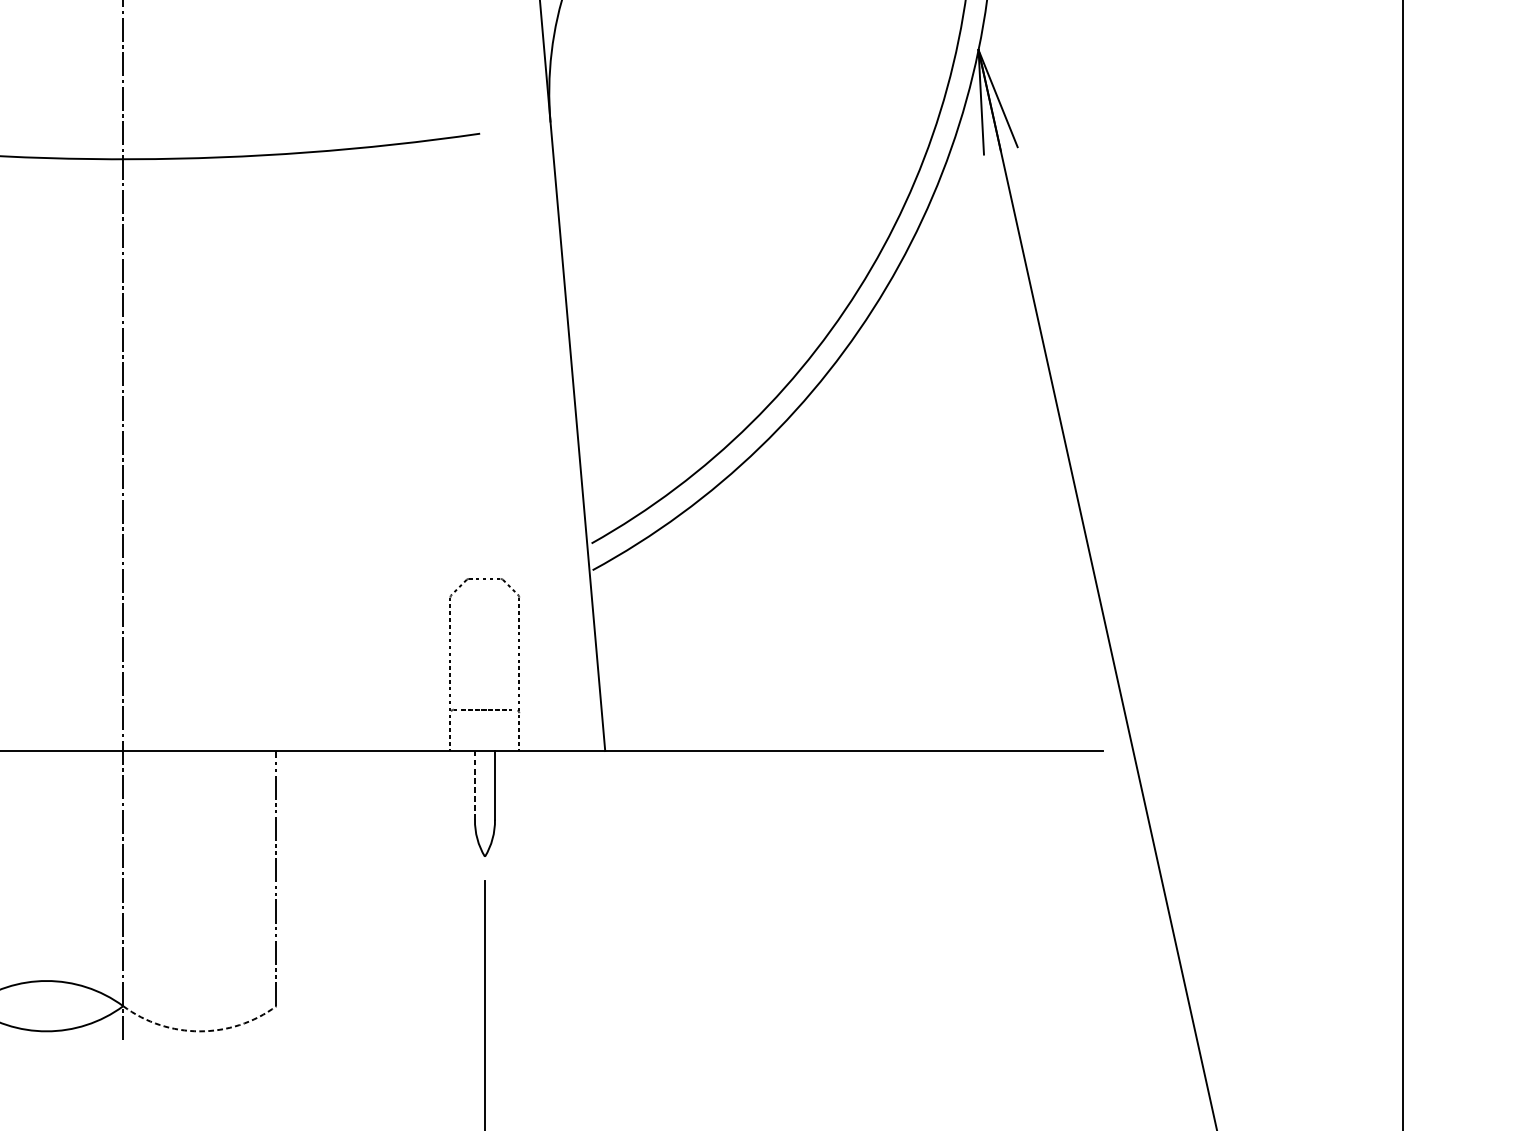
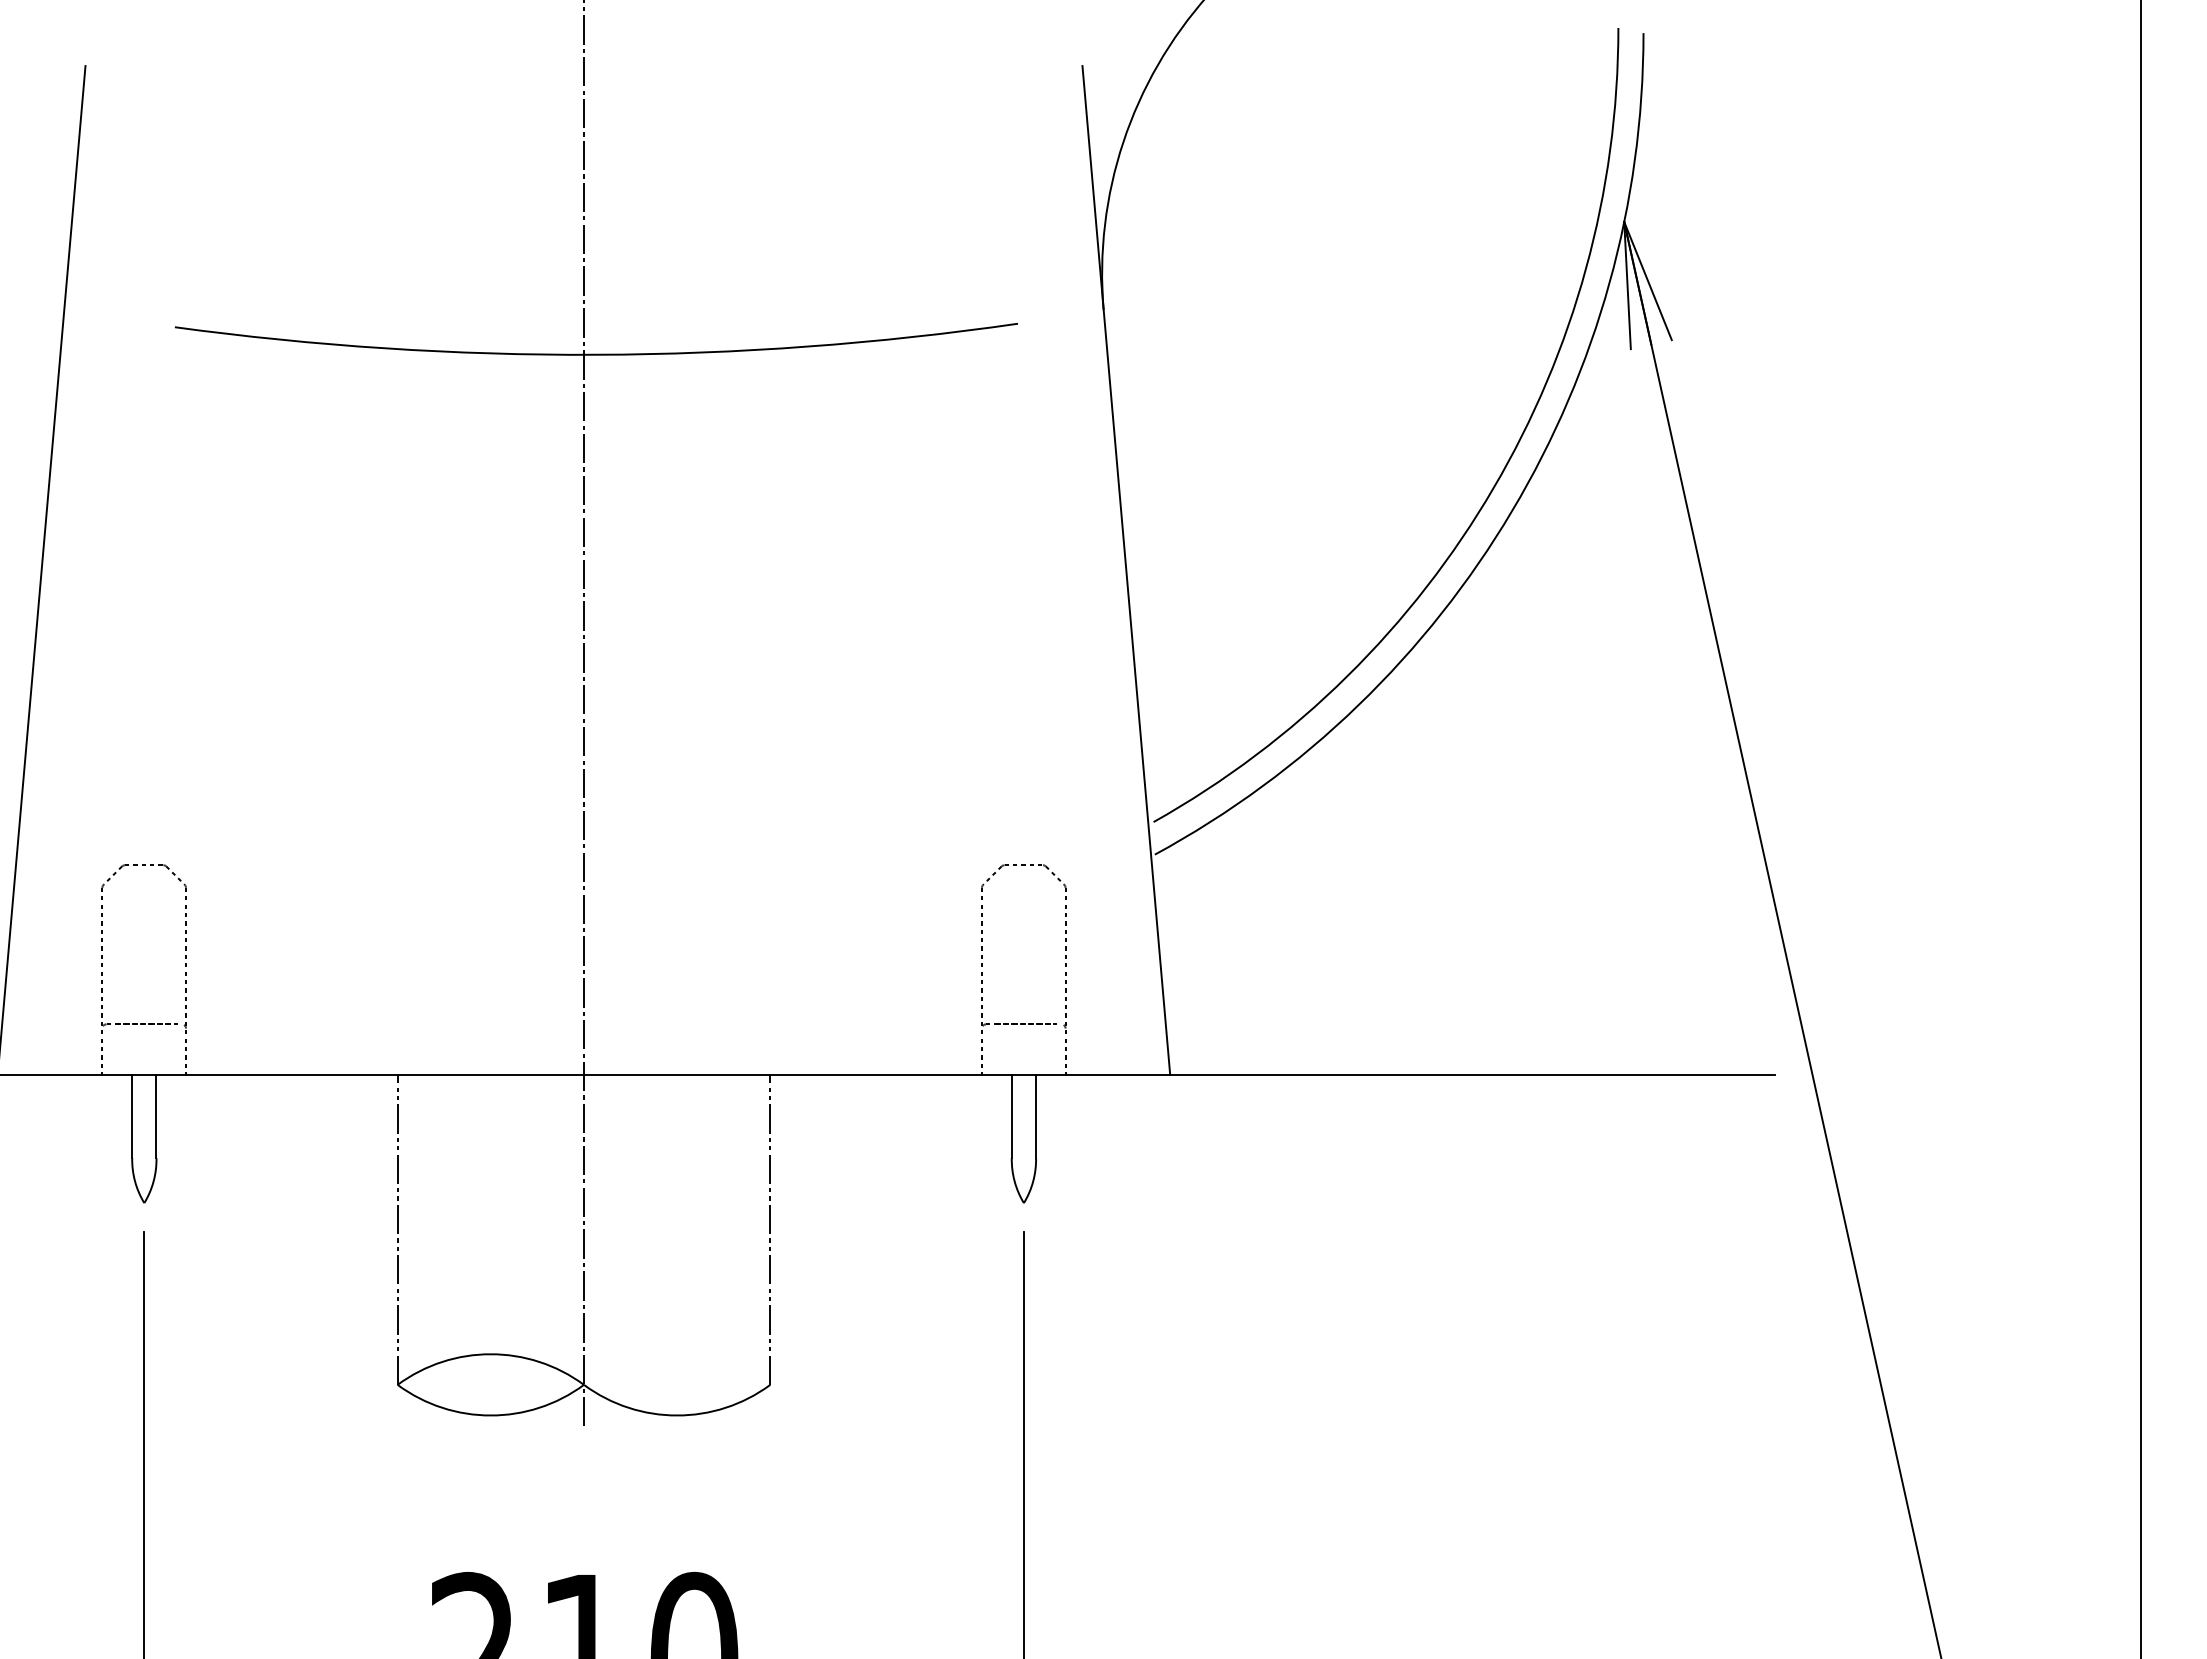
line: (474, 785) -> (1011, 1116), dashed -> solid
arc: (200, 1031) -> (677, 1415), dashed -> solid

